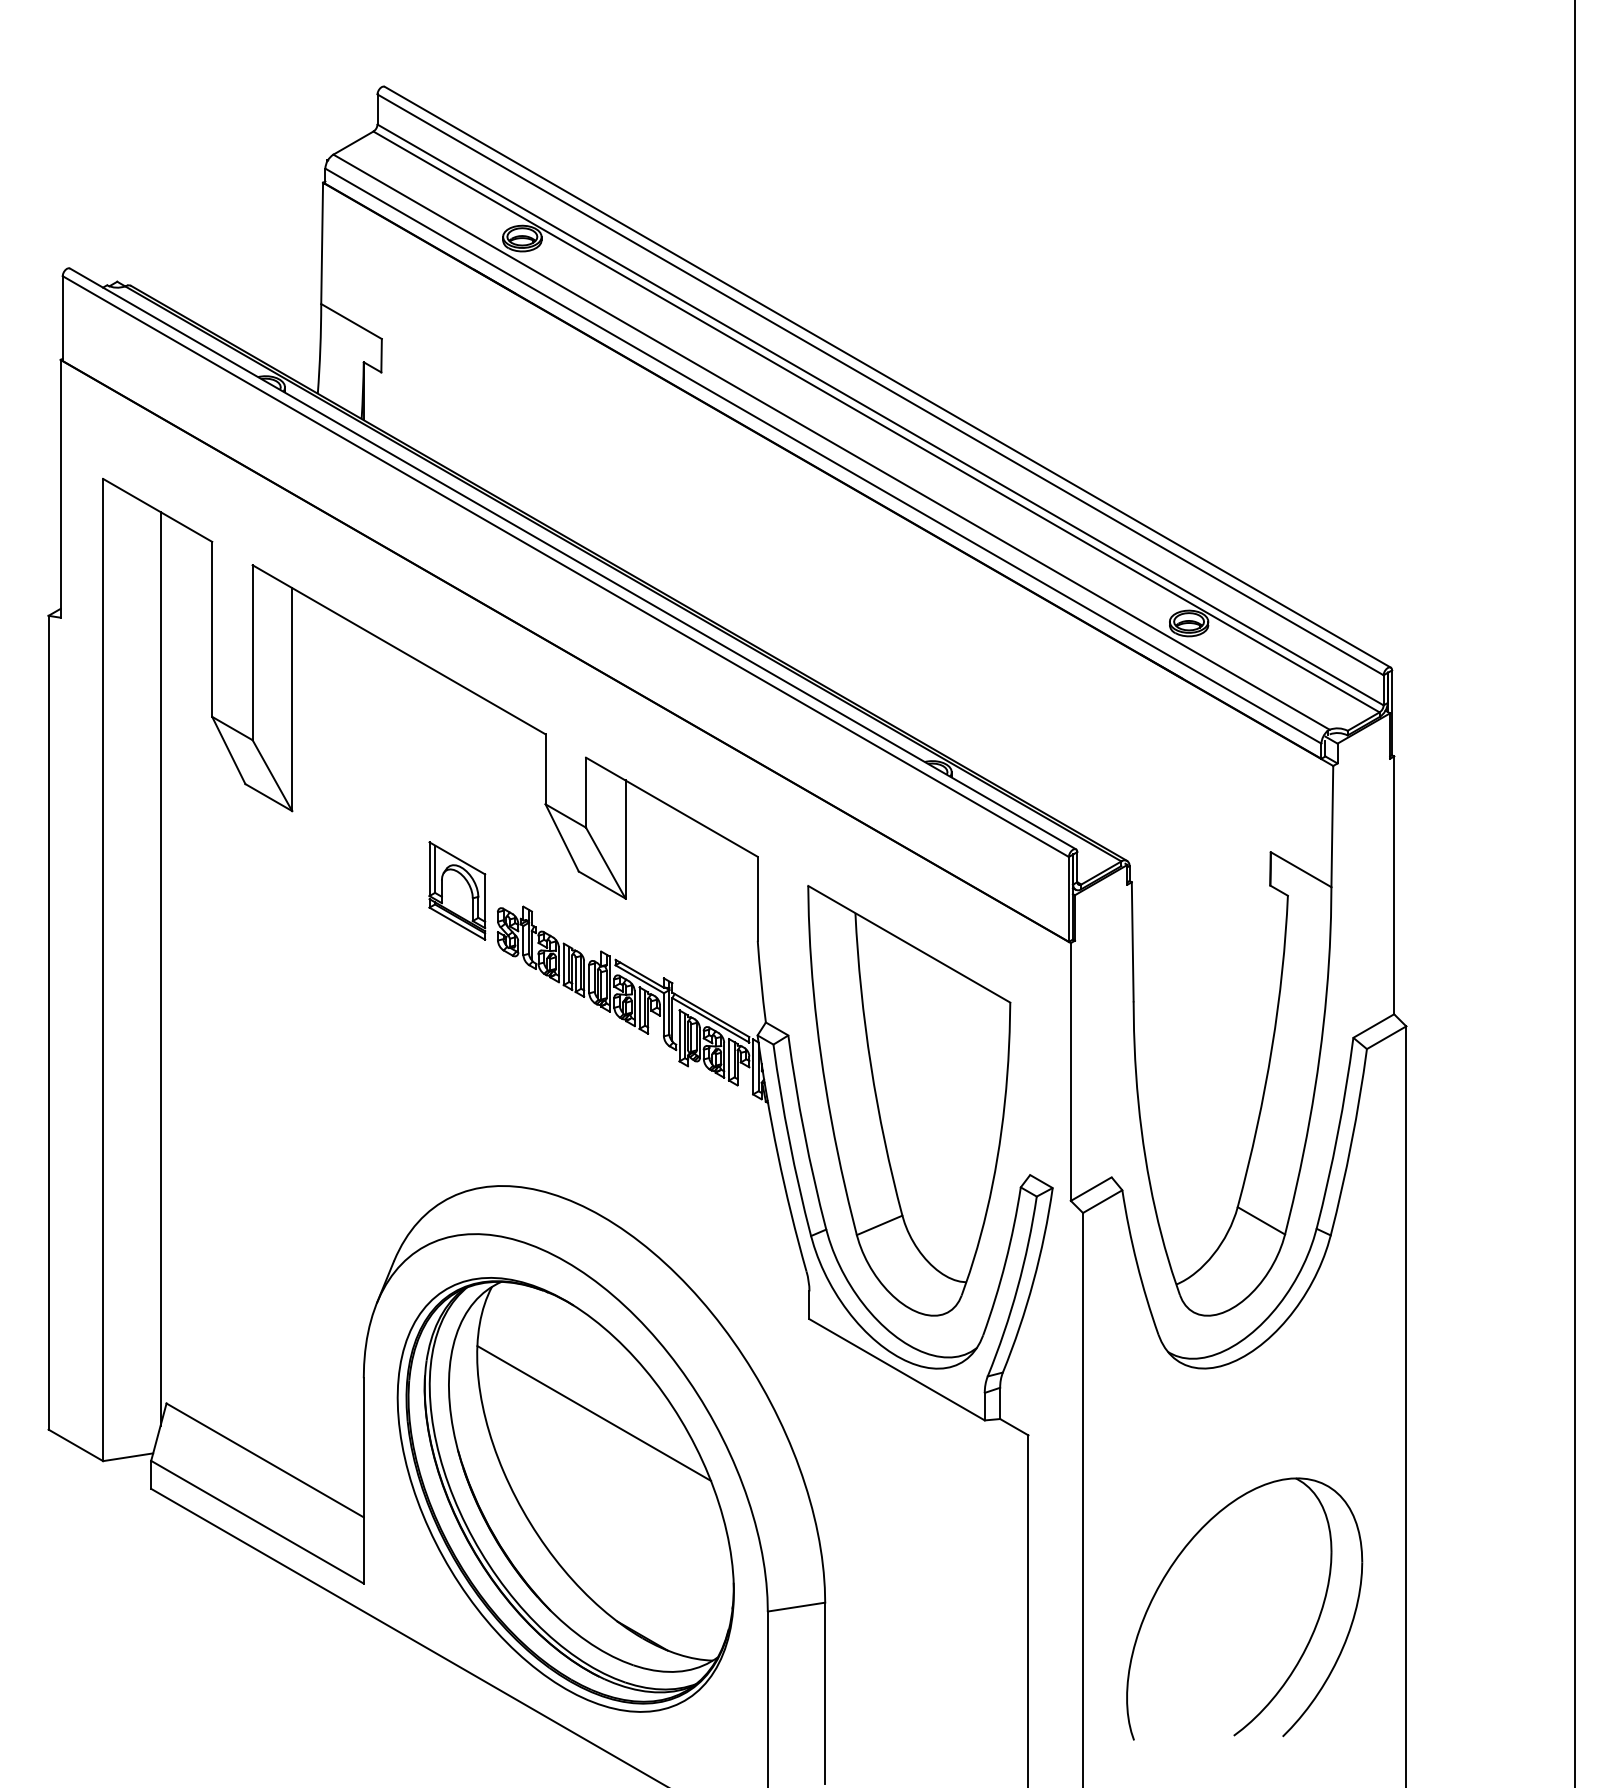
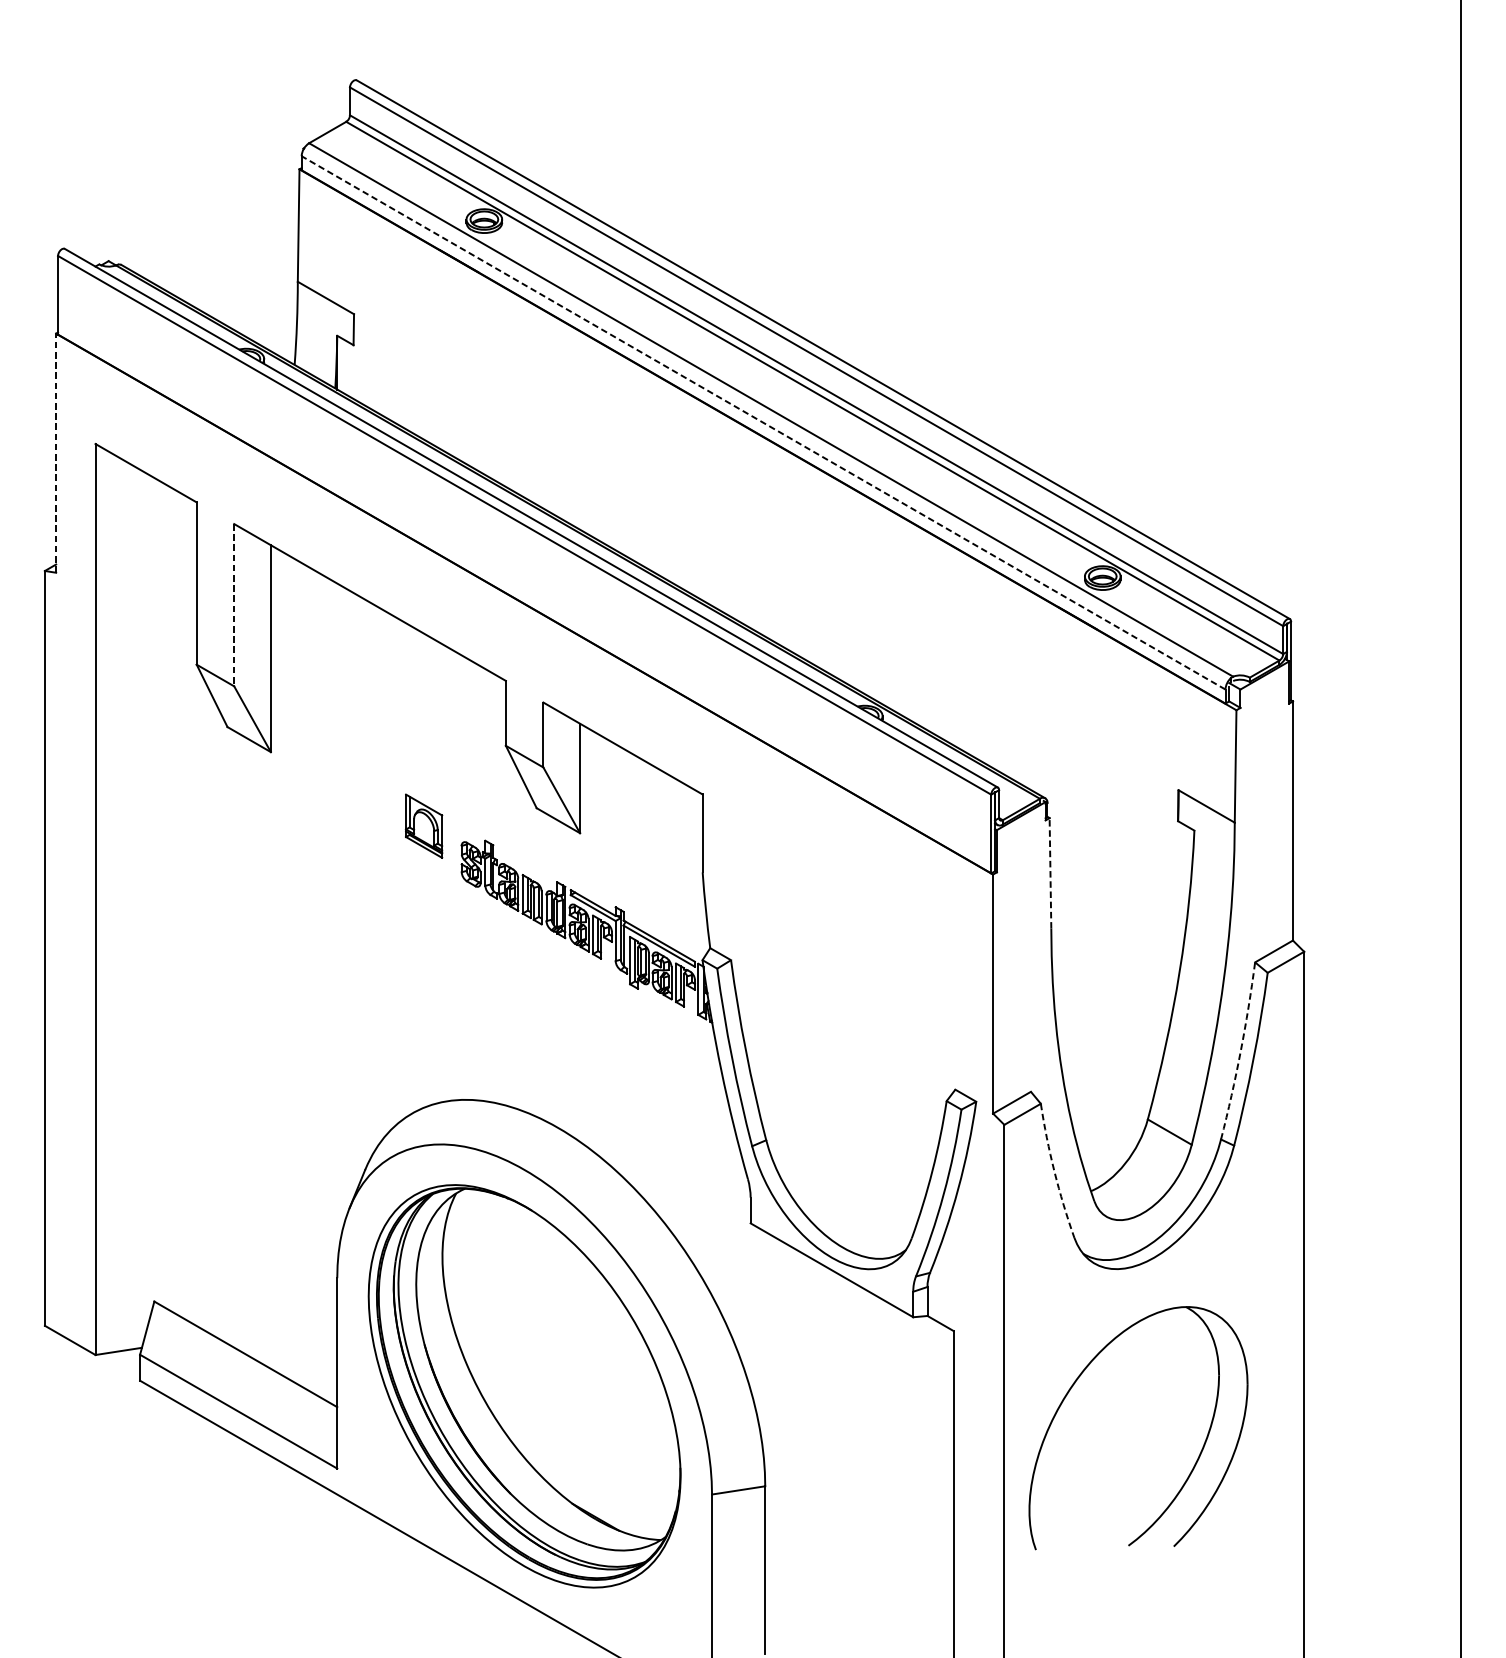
line: (822, 455) -> (762, 422), solid -> dashed
line: (60, 488) -> (55, 452), solid -> dashed
line: (252, 653) -> (234, 605), solid -> dashed
part: (457, 890) -> (424, 825), size x0.7
line: (1132, 941) -> (1050, 873), solid -> dashed
line: (160, 969) -> (148, 899), removed
part: (909, 1100) -> (843, 1020), removed
arc: (1337, 1133) -> (1240, 1051), solid -> dashed
arc: (1137, 1263) -> (1054, 1171), solid -> dashed
line: (594, 1413) -> (551, 1310), removed
part: (1308, 1640) -> (1197, 1457), moved

